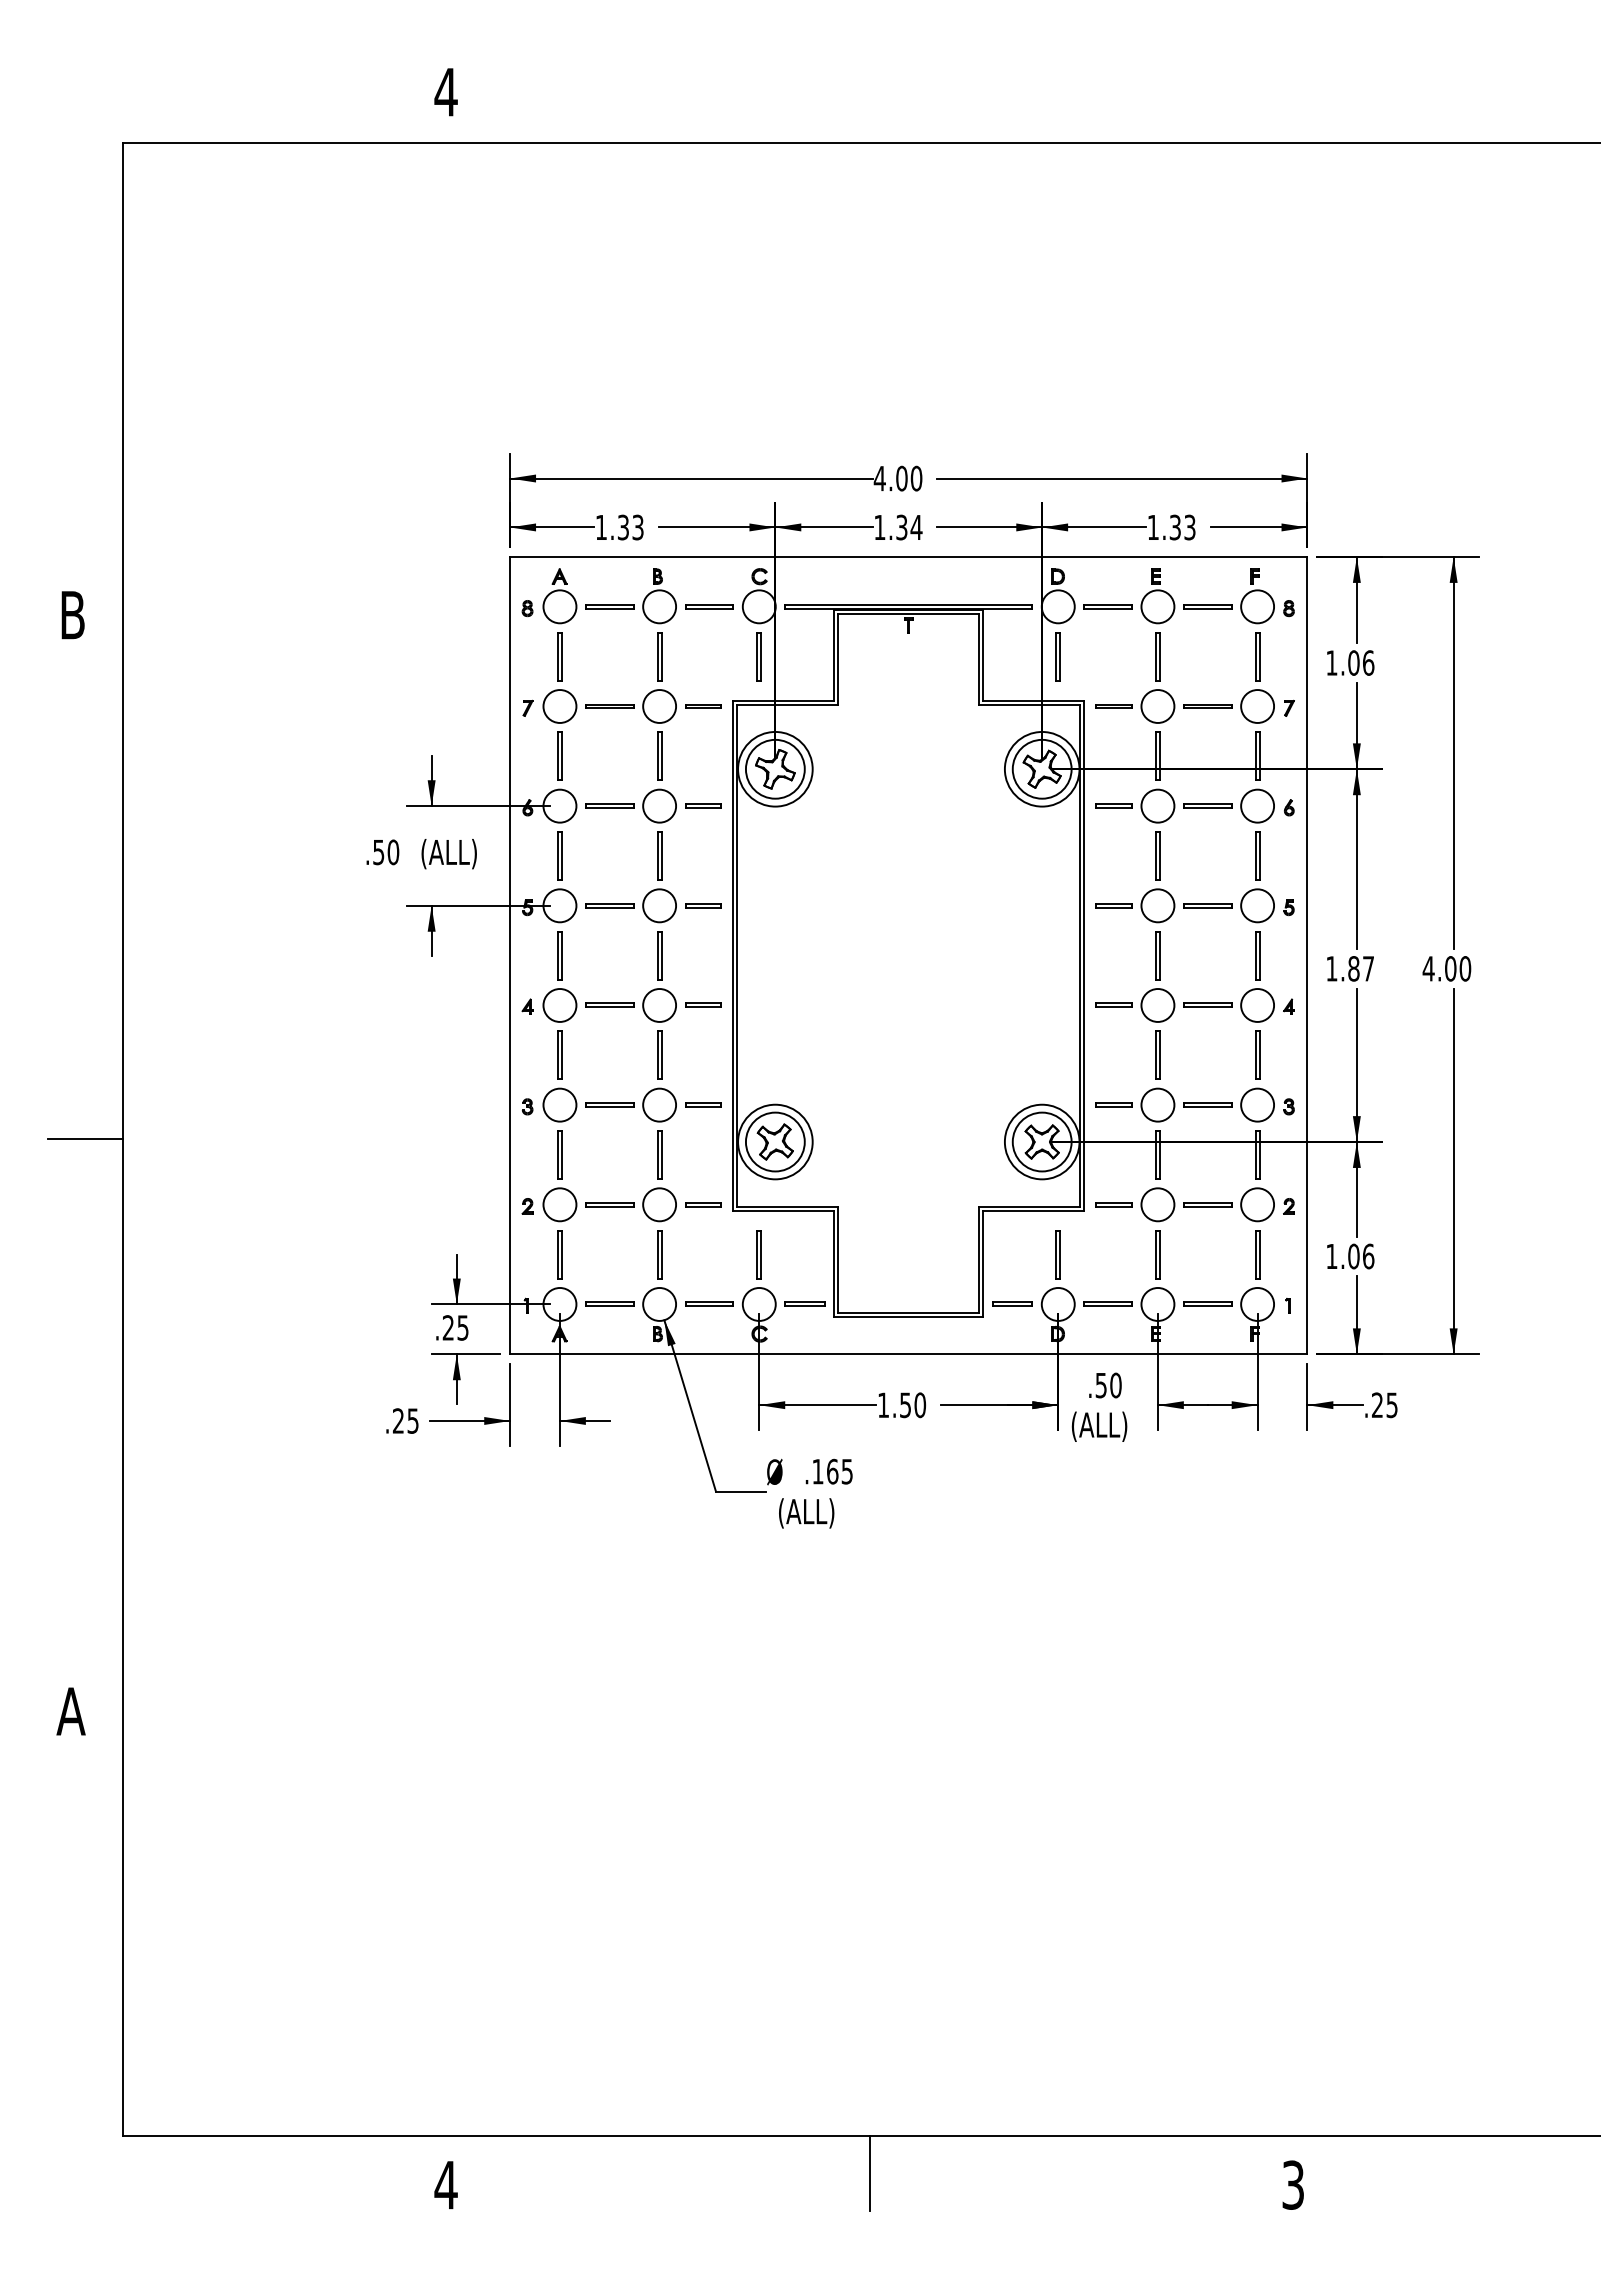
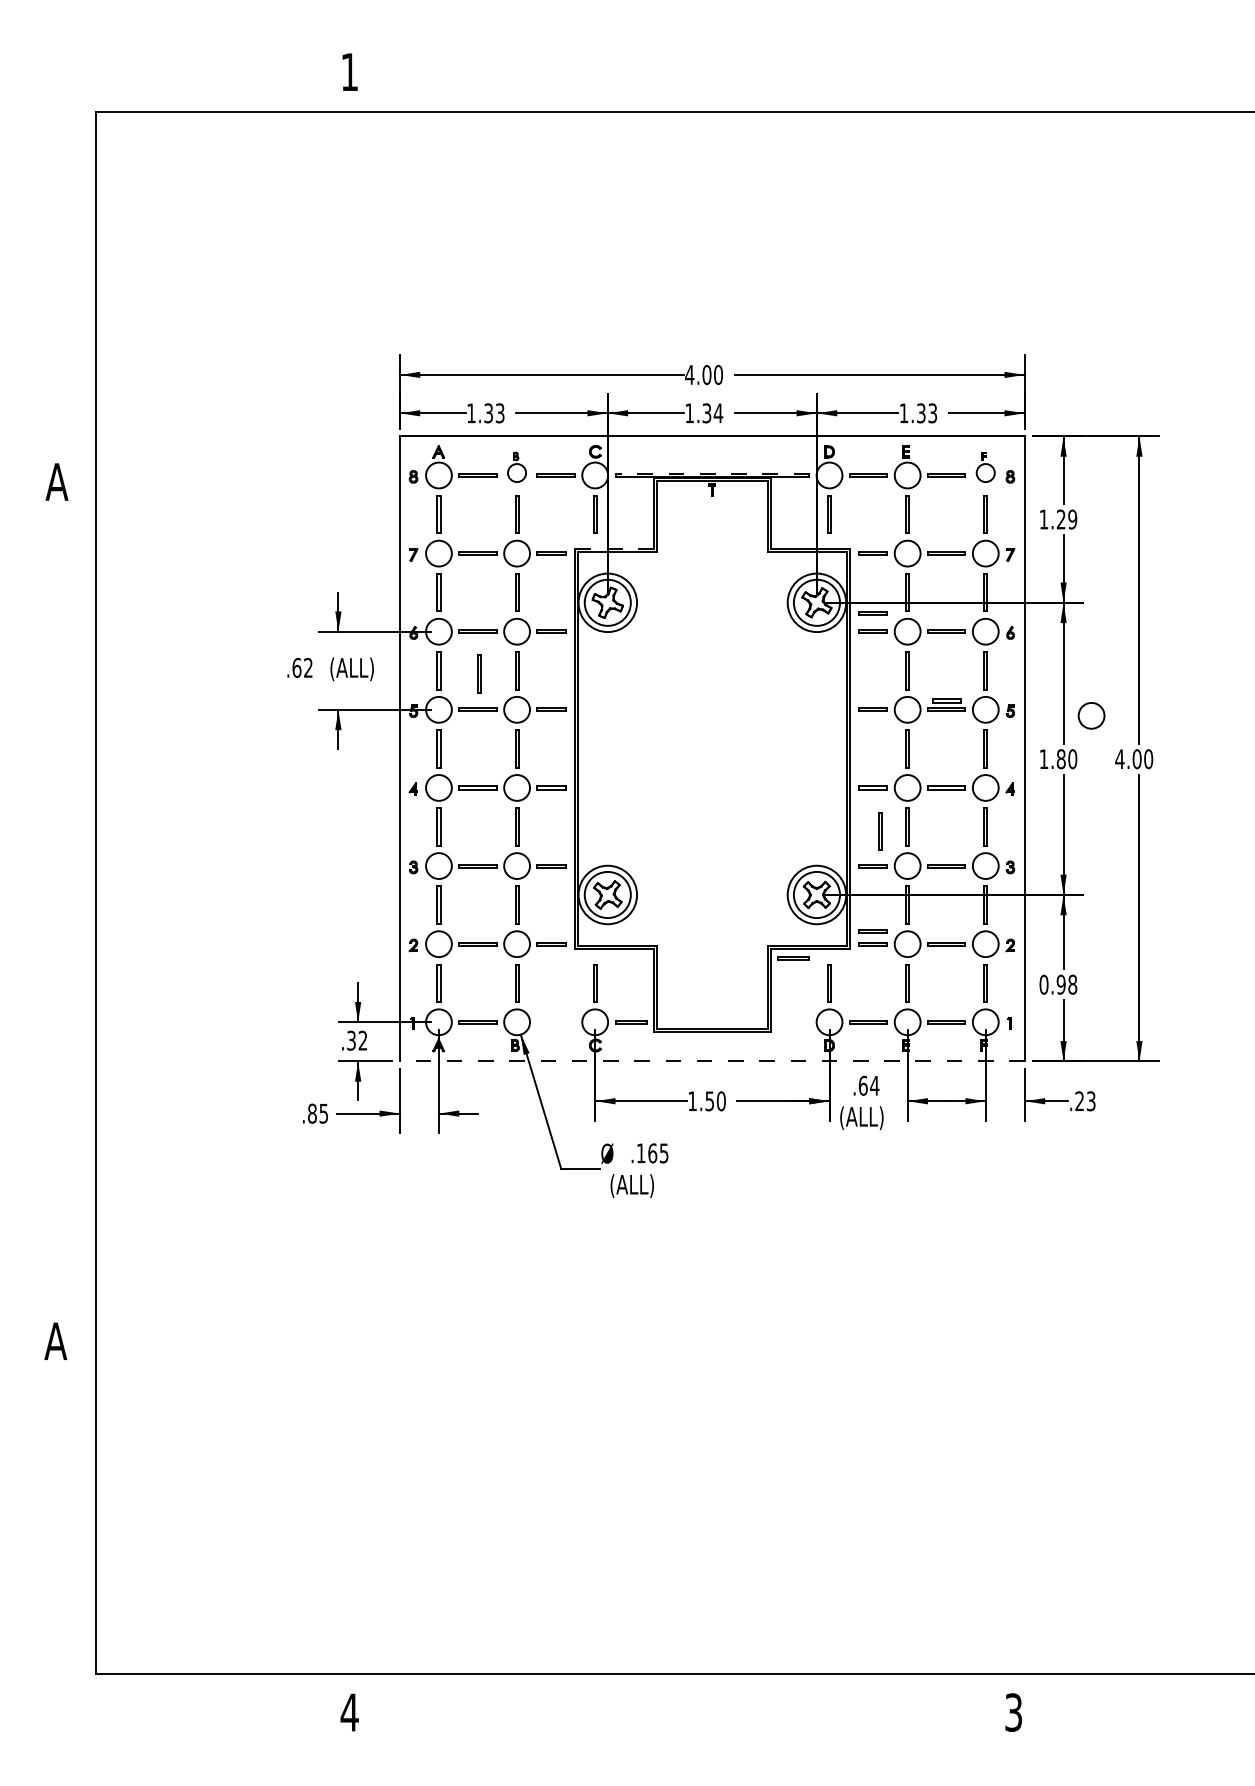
text: (445, 92) -> (349, 72), 4 -> 1
part: (659, 596) -> (516, 467), size x0.7
part: (1257, 596) -> (985, 467), size x0.7
line: (908, 604) -> (712, 473), solid -> dashed
text: (72, 615) -> (56, 482), B -> A
text: (1361, 662) -> (1067, 519), 1.06 -> 1.29
line: (783, 700) -> (614, 548), solid -> dashed
part: (1113, 782) -> (872, 613), added
text: (386, 852) -> (303, 668), .50 -> .62
part: (611, 859) -> (479, 673), added
part: (1207, 893) -> (946, 700), added
circle: (1392, 913) -> (1091, 715), added
text: (1368, 968) -> (1072, 758), 1.87 -> 1.80
part: (1122, 1060) -> (879, 831), added
line: (85, 1139) -> (67, 893), removed
part: (1113, 1188) -> (872, 931), added
text: (1350, 1256) -> (1058, 984), 1.06 -> 0.98
part: (709, 1303) -> (556, 1021), removed
part: (1012, 1303) -> (793, 958), moved
text: (455, 1327) -> (357, 1040), .25 -> .32
line: (908, 1354) -> (712, 1061), solid -> dashed
text: (1108, 1385) -> (868, 1085), .50 -> .64
text: (1392, 1404) -> (1091, 1100), .25 -> .23
text: (398, 1420) -> (312, 1113), .25 -> .85
line: (870, 2172) -> (682, 1702), removed

